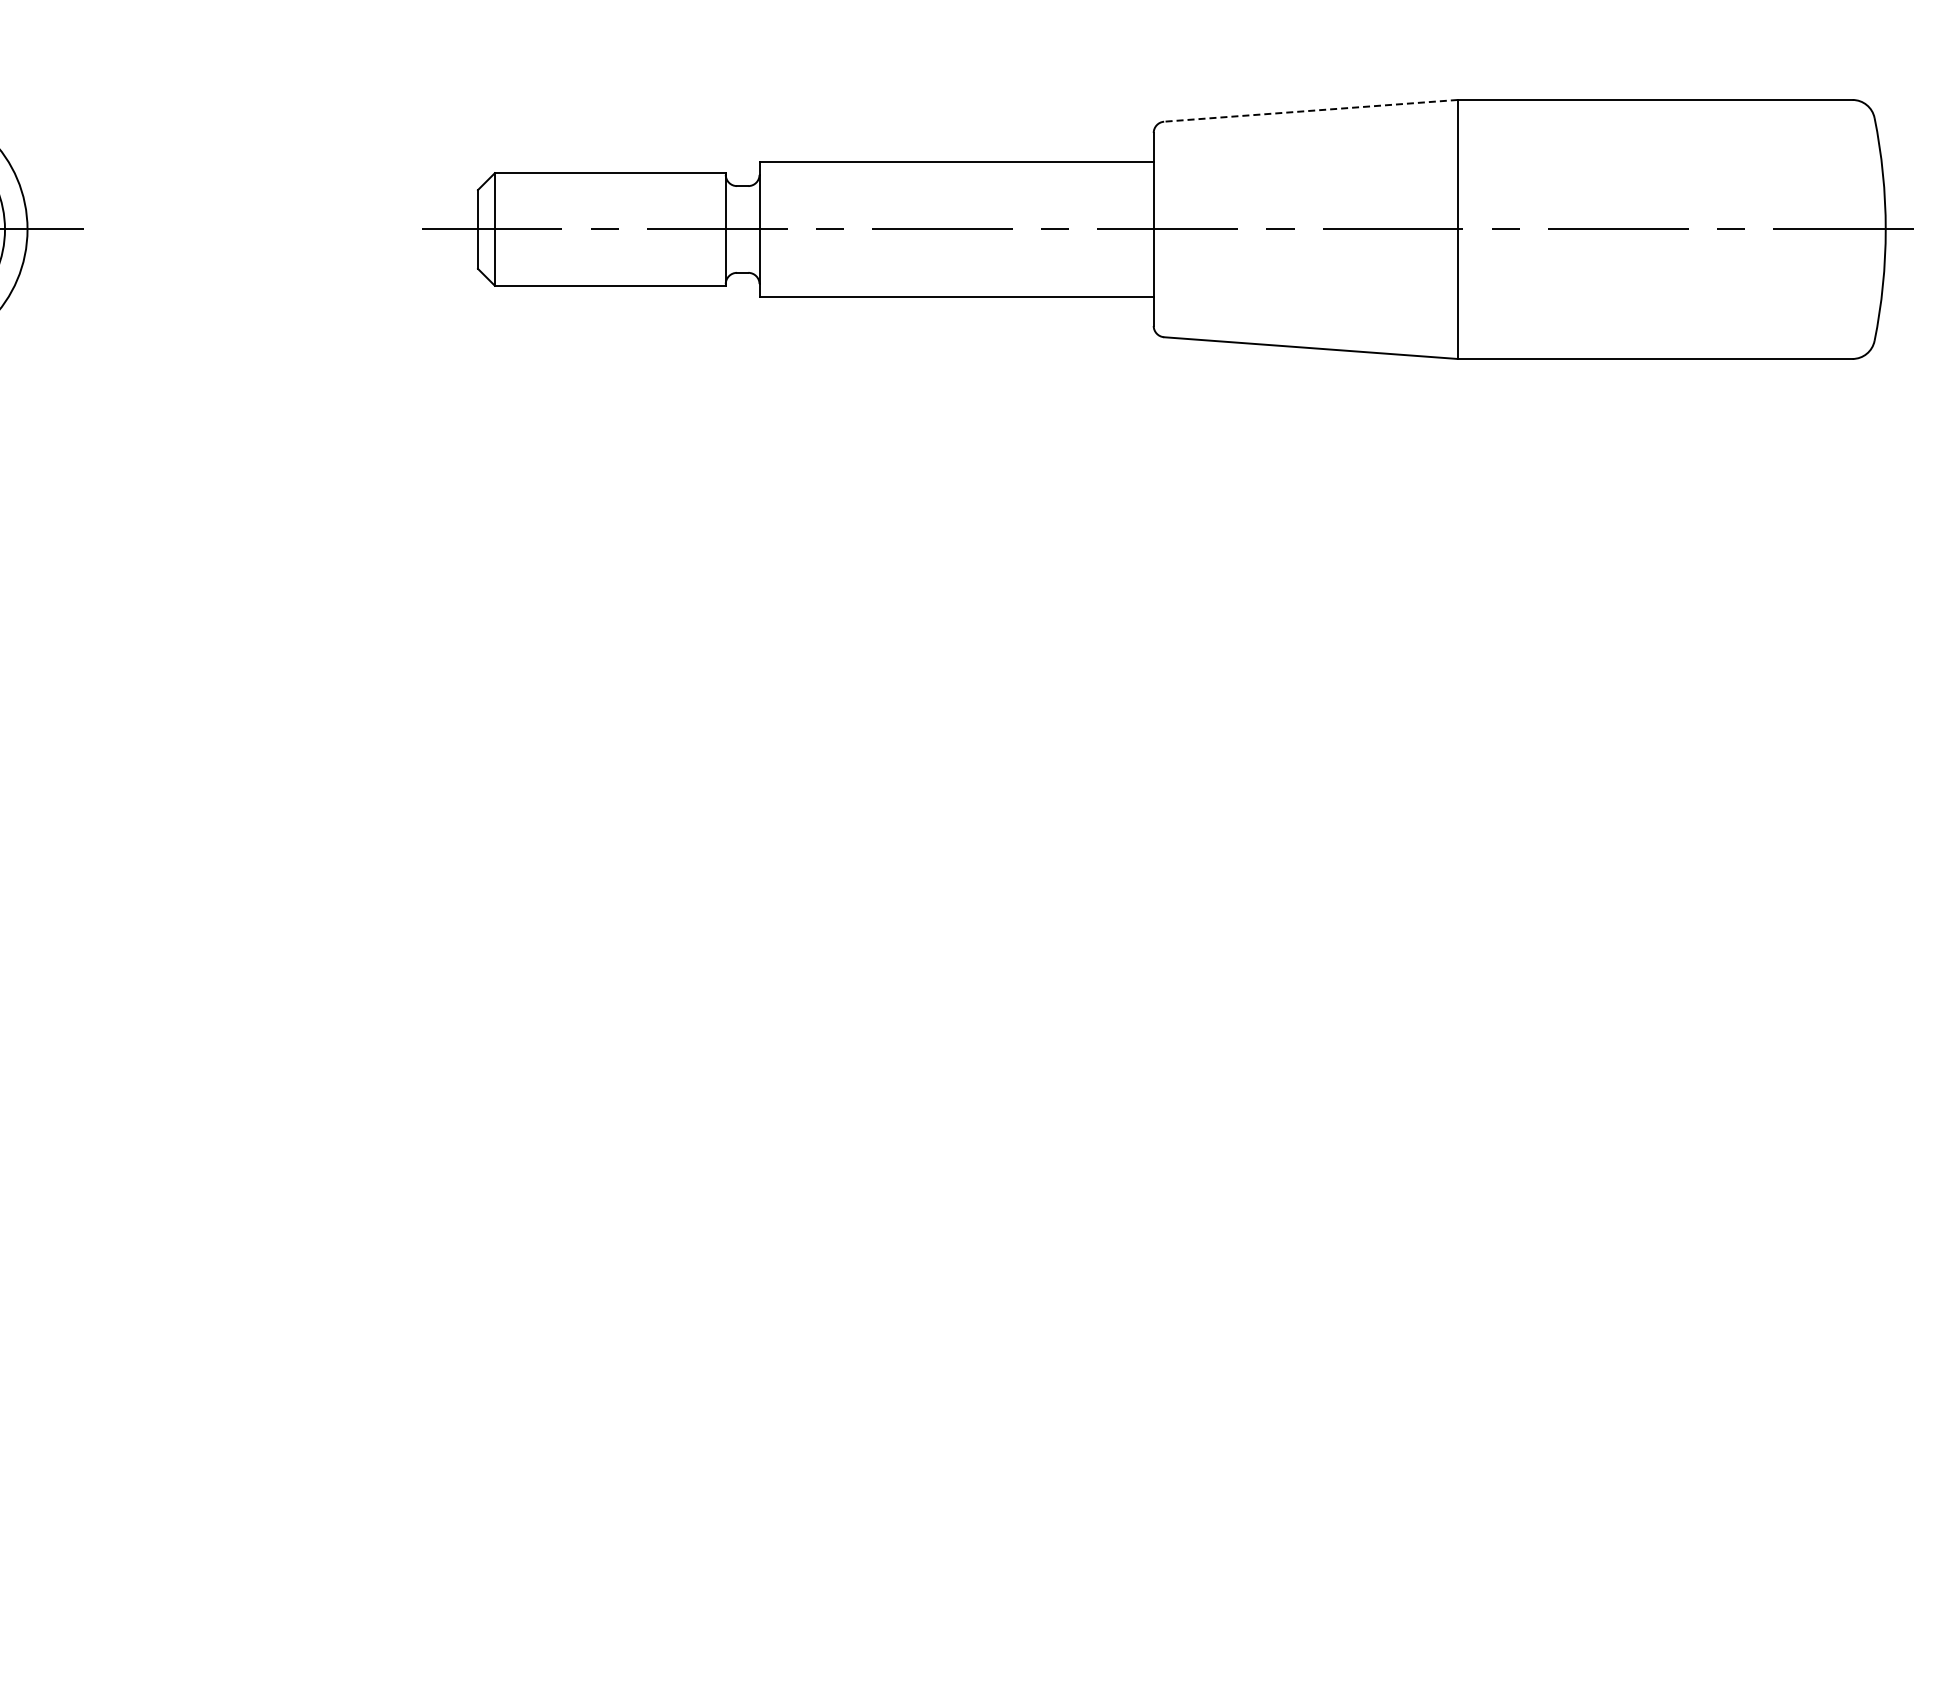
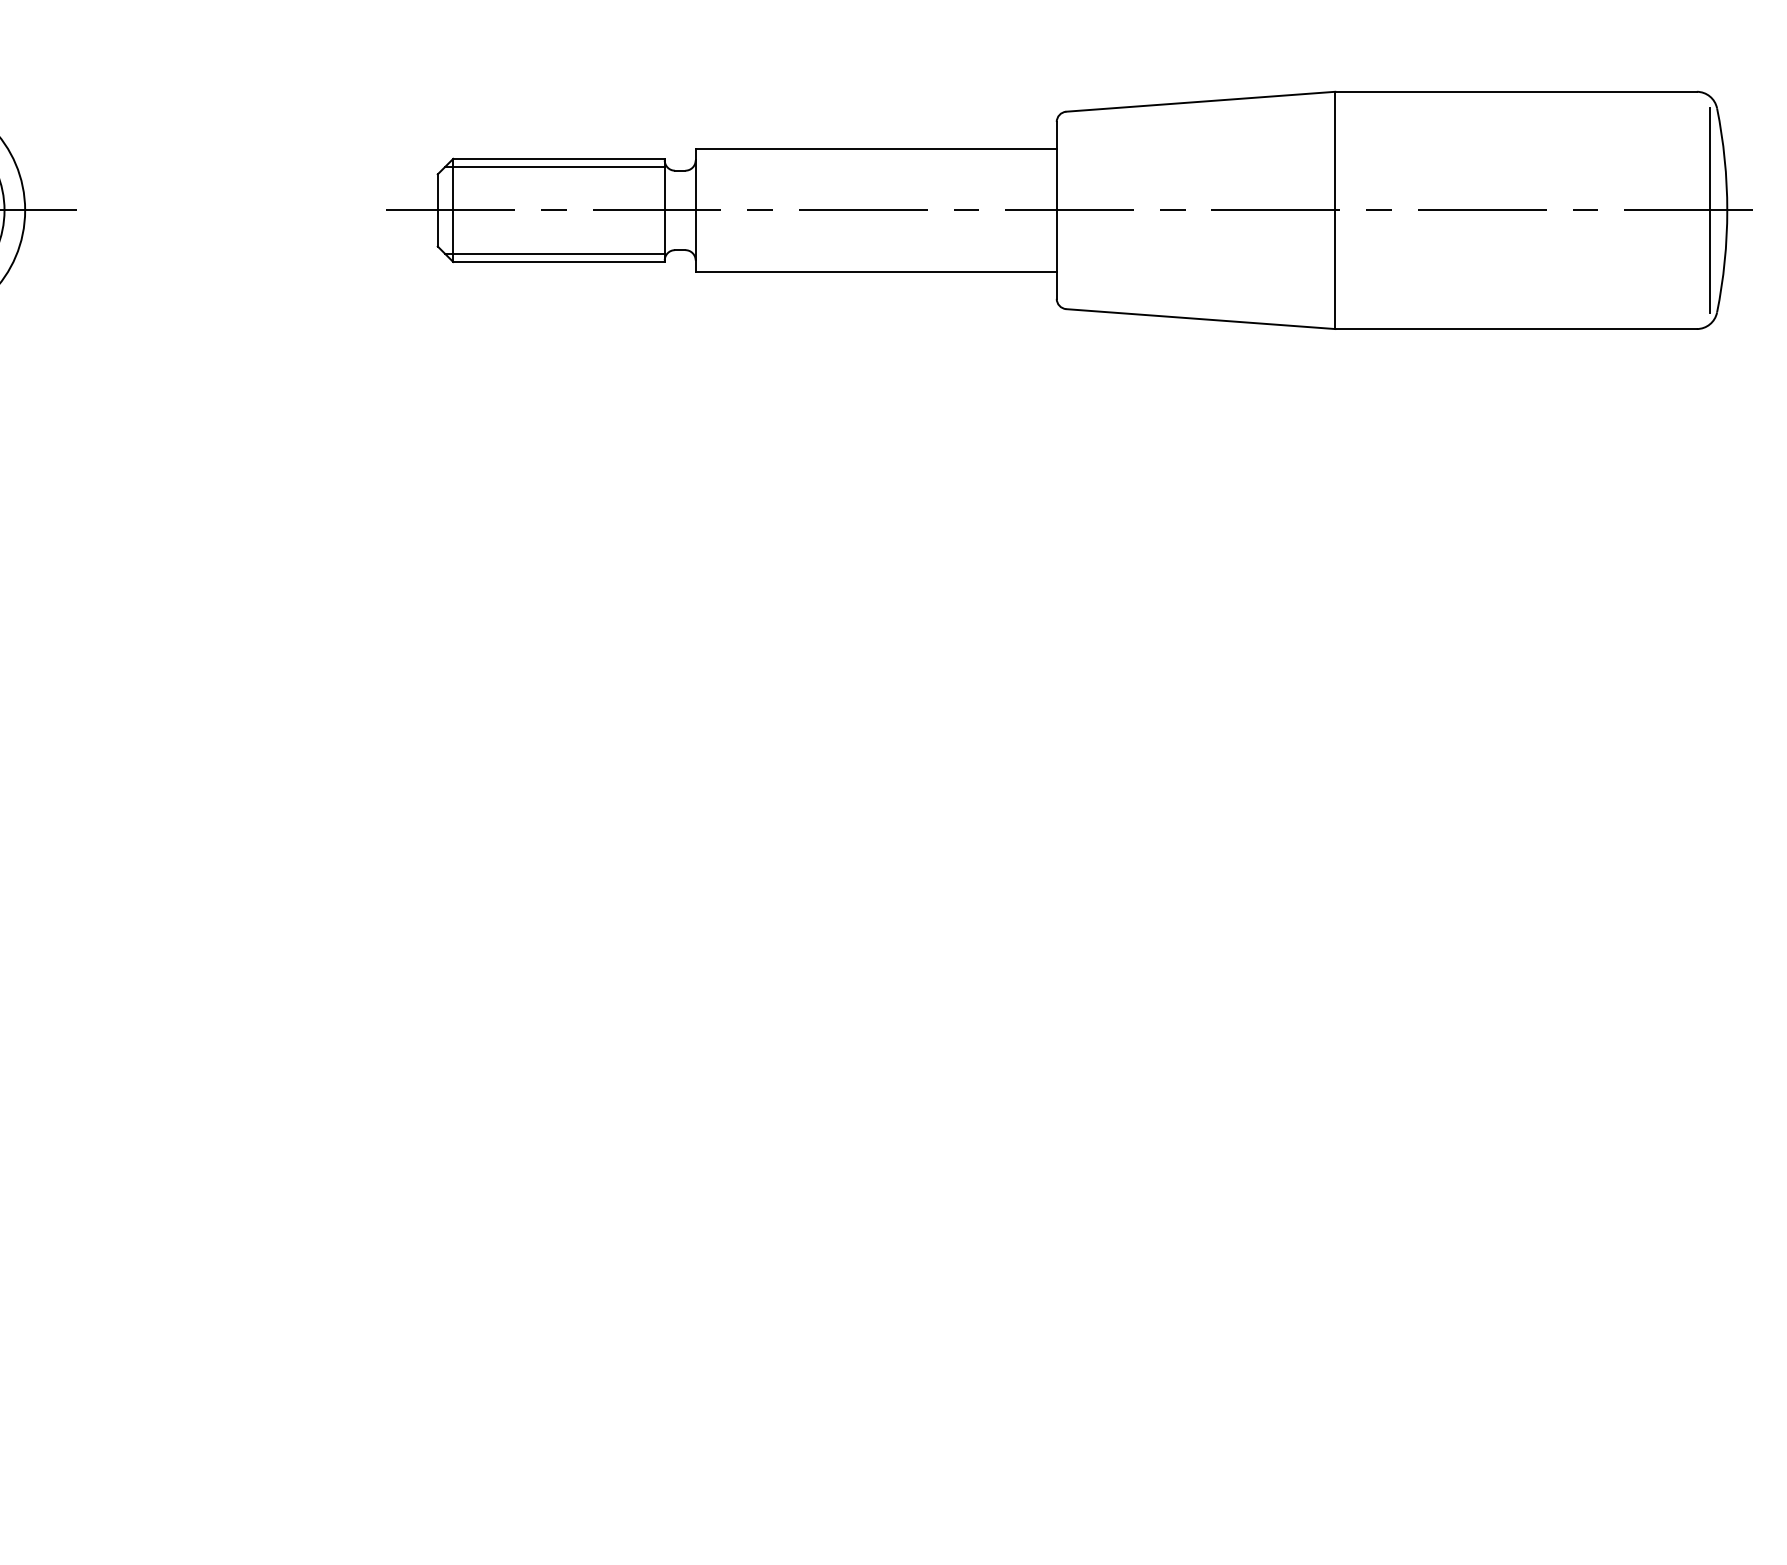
line: (1310, 110) -> (1200, 101), dashed -> solid
line: (605, 182) -> (554, 167), added
line: (1866, 229) -> (1709, 210), added
line: (605, 276) -> (554, 253), added

